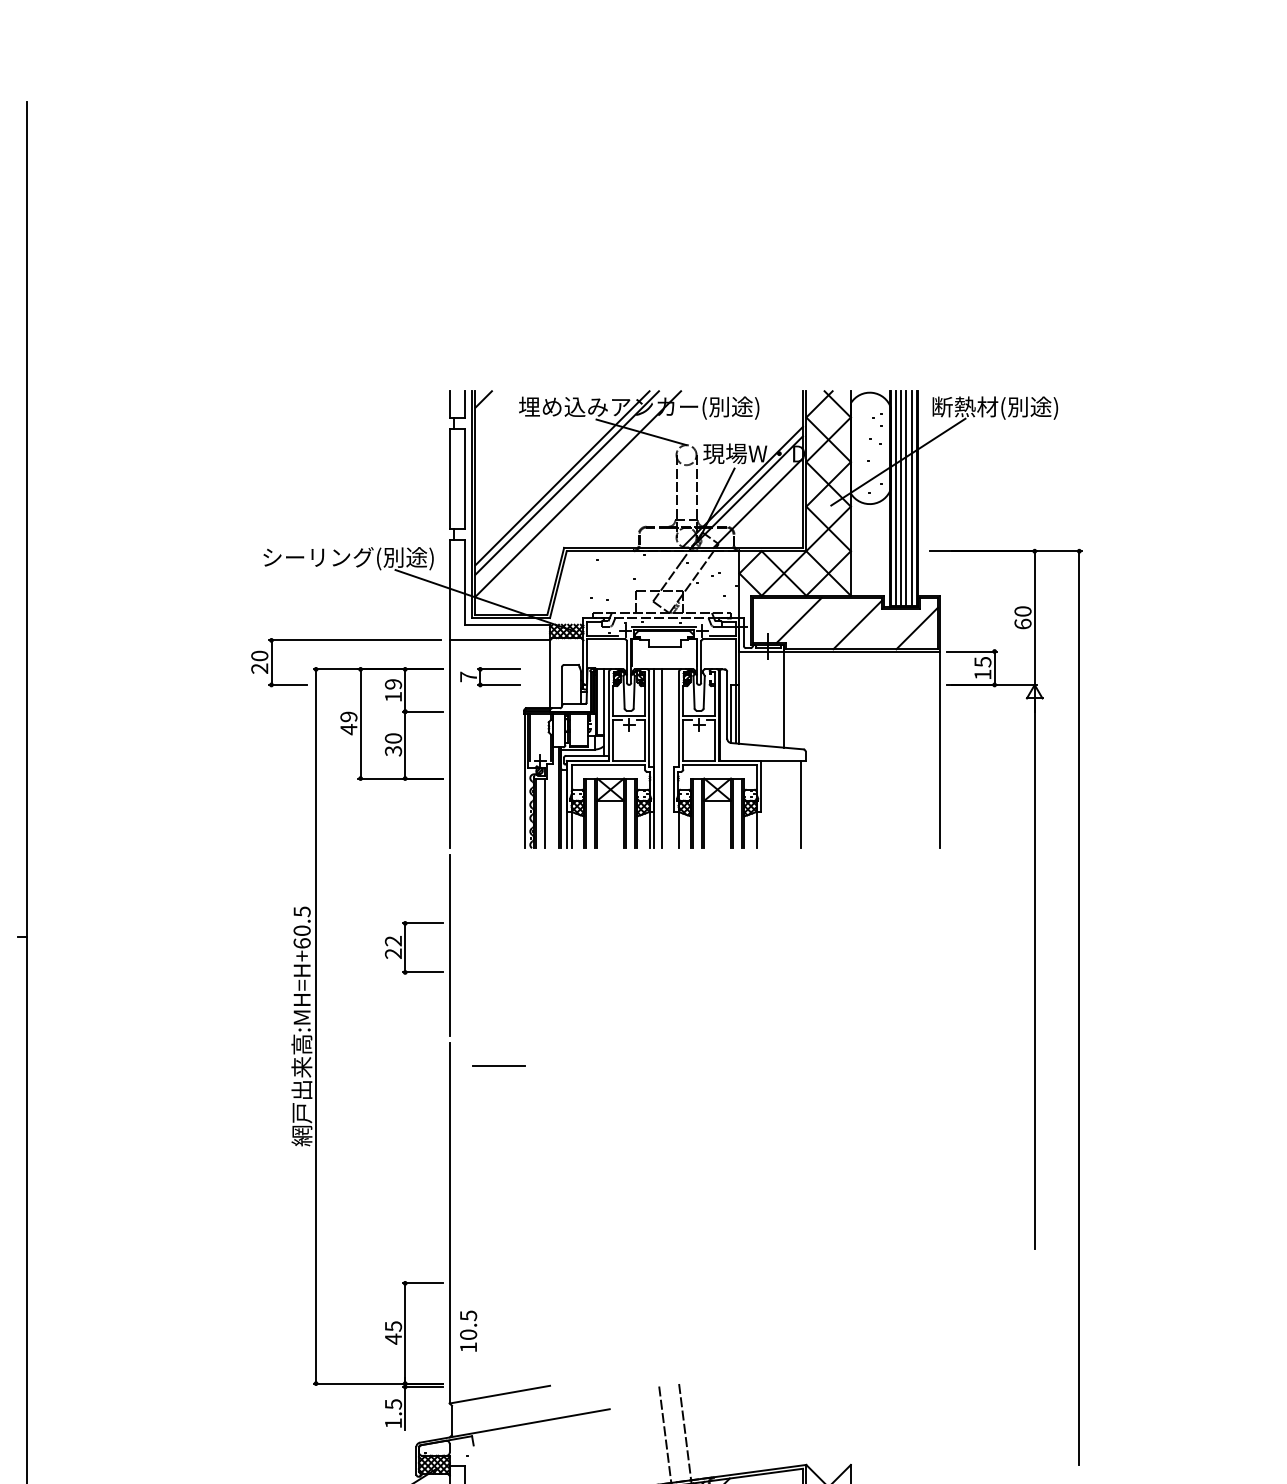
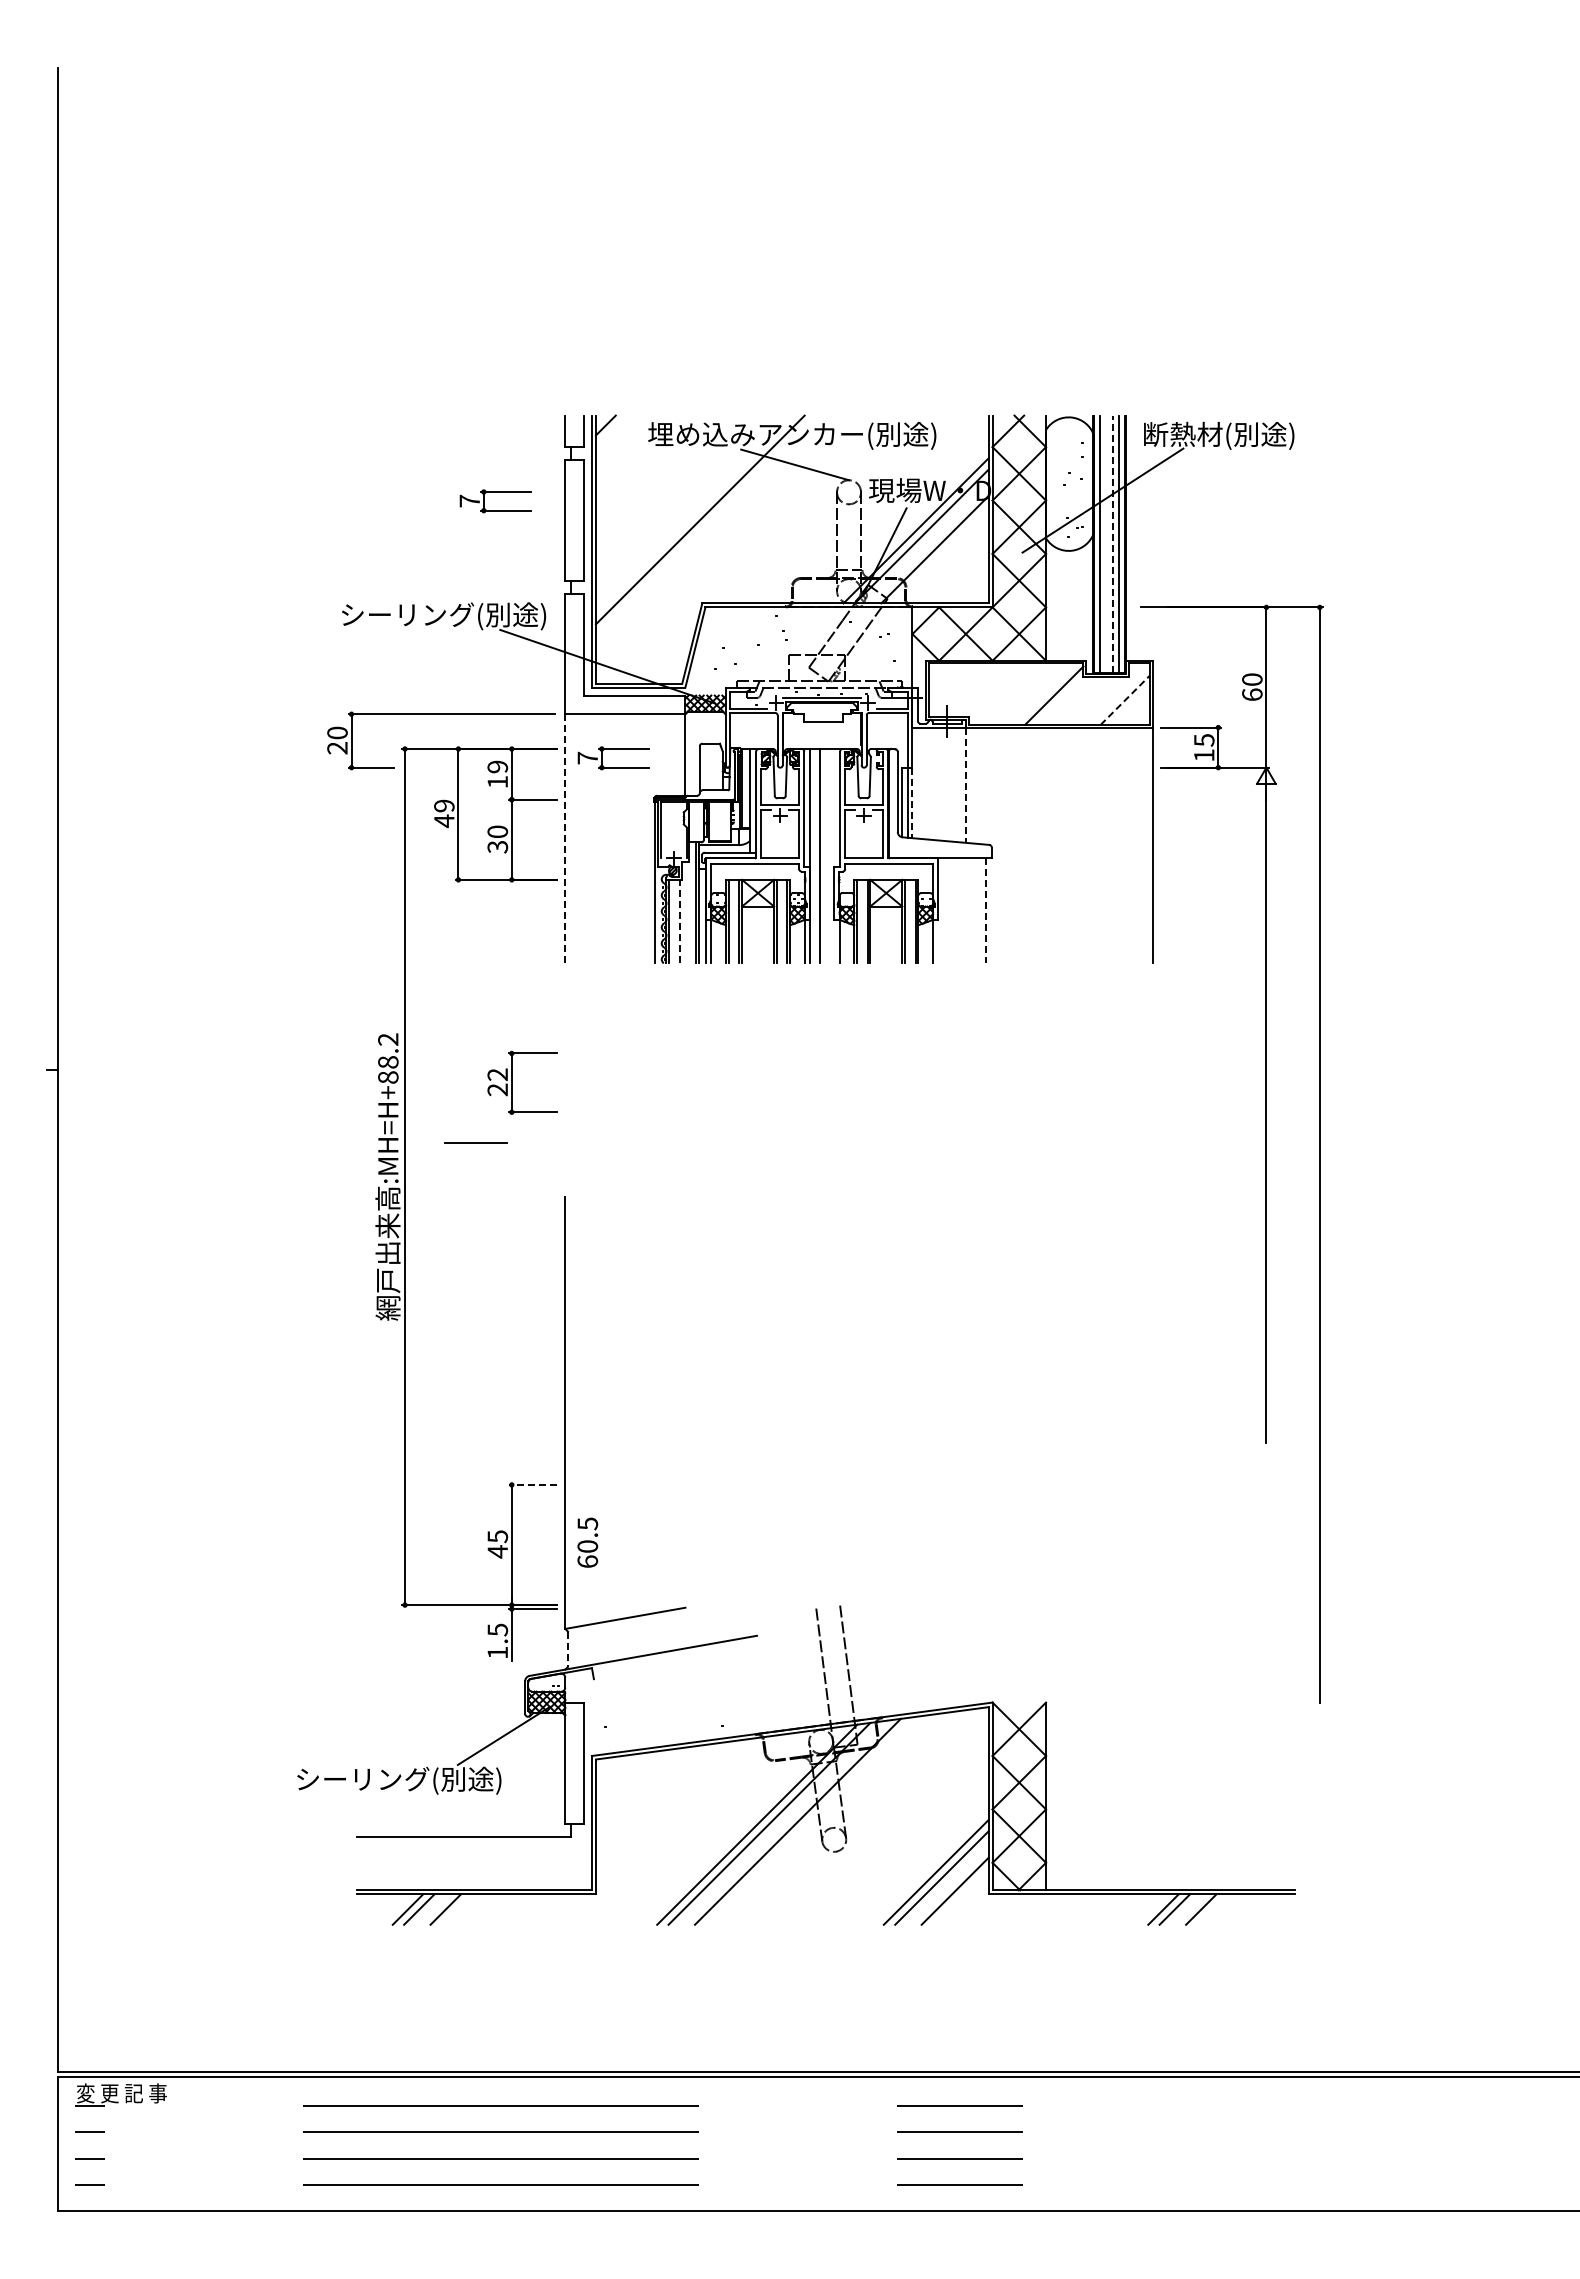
part: (391, 455) -> (495, 492), added
line: (566, 482) -> (705, 525), removed
line: (577, 493) -> (718, 538), removed
line: (901, 497) -> (1106, 543), removed
line: (906, 498) -> (1112, 544), solid -> dashed
line: (798, 619) -> (983, 689), removed
line: (917, 628) -> (1125, 699), solid -> dashed
line: (783, 699) -> (965, 785), solid -> dashed
line: (739, 714) -> (912, 803), solid -> dashed
line: (449, 744) -> (565, 838), solid -> dashed
line: (801, 804) -> (986, 911), solid -> dashed
line: (545, 813) -> (679, 921), solid -> dashed
text: (302, 927) -> (388, 1058), :MH=H+60.5 -> :MH=H+88.2
line: (449, 945) -> (565, 1080), removed
line: (498, 1065) -> (475, 1142), moved
line: (422, 1282) -> (532, 1484), solid -> dashed
text: (468, 1347) -> (587, 1561), 10.5 -> 60.5
line: (451, 1420) -> (567, 1649), solid -> dashed

